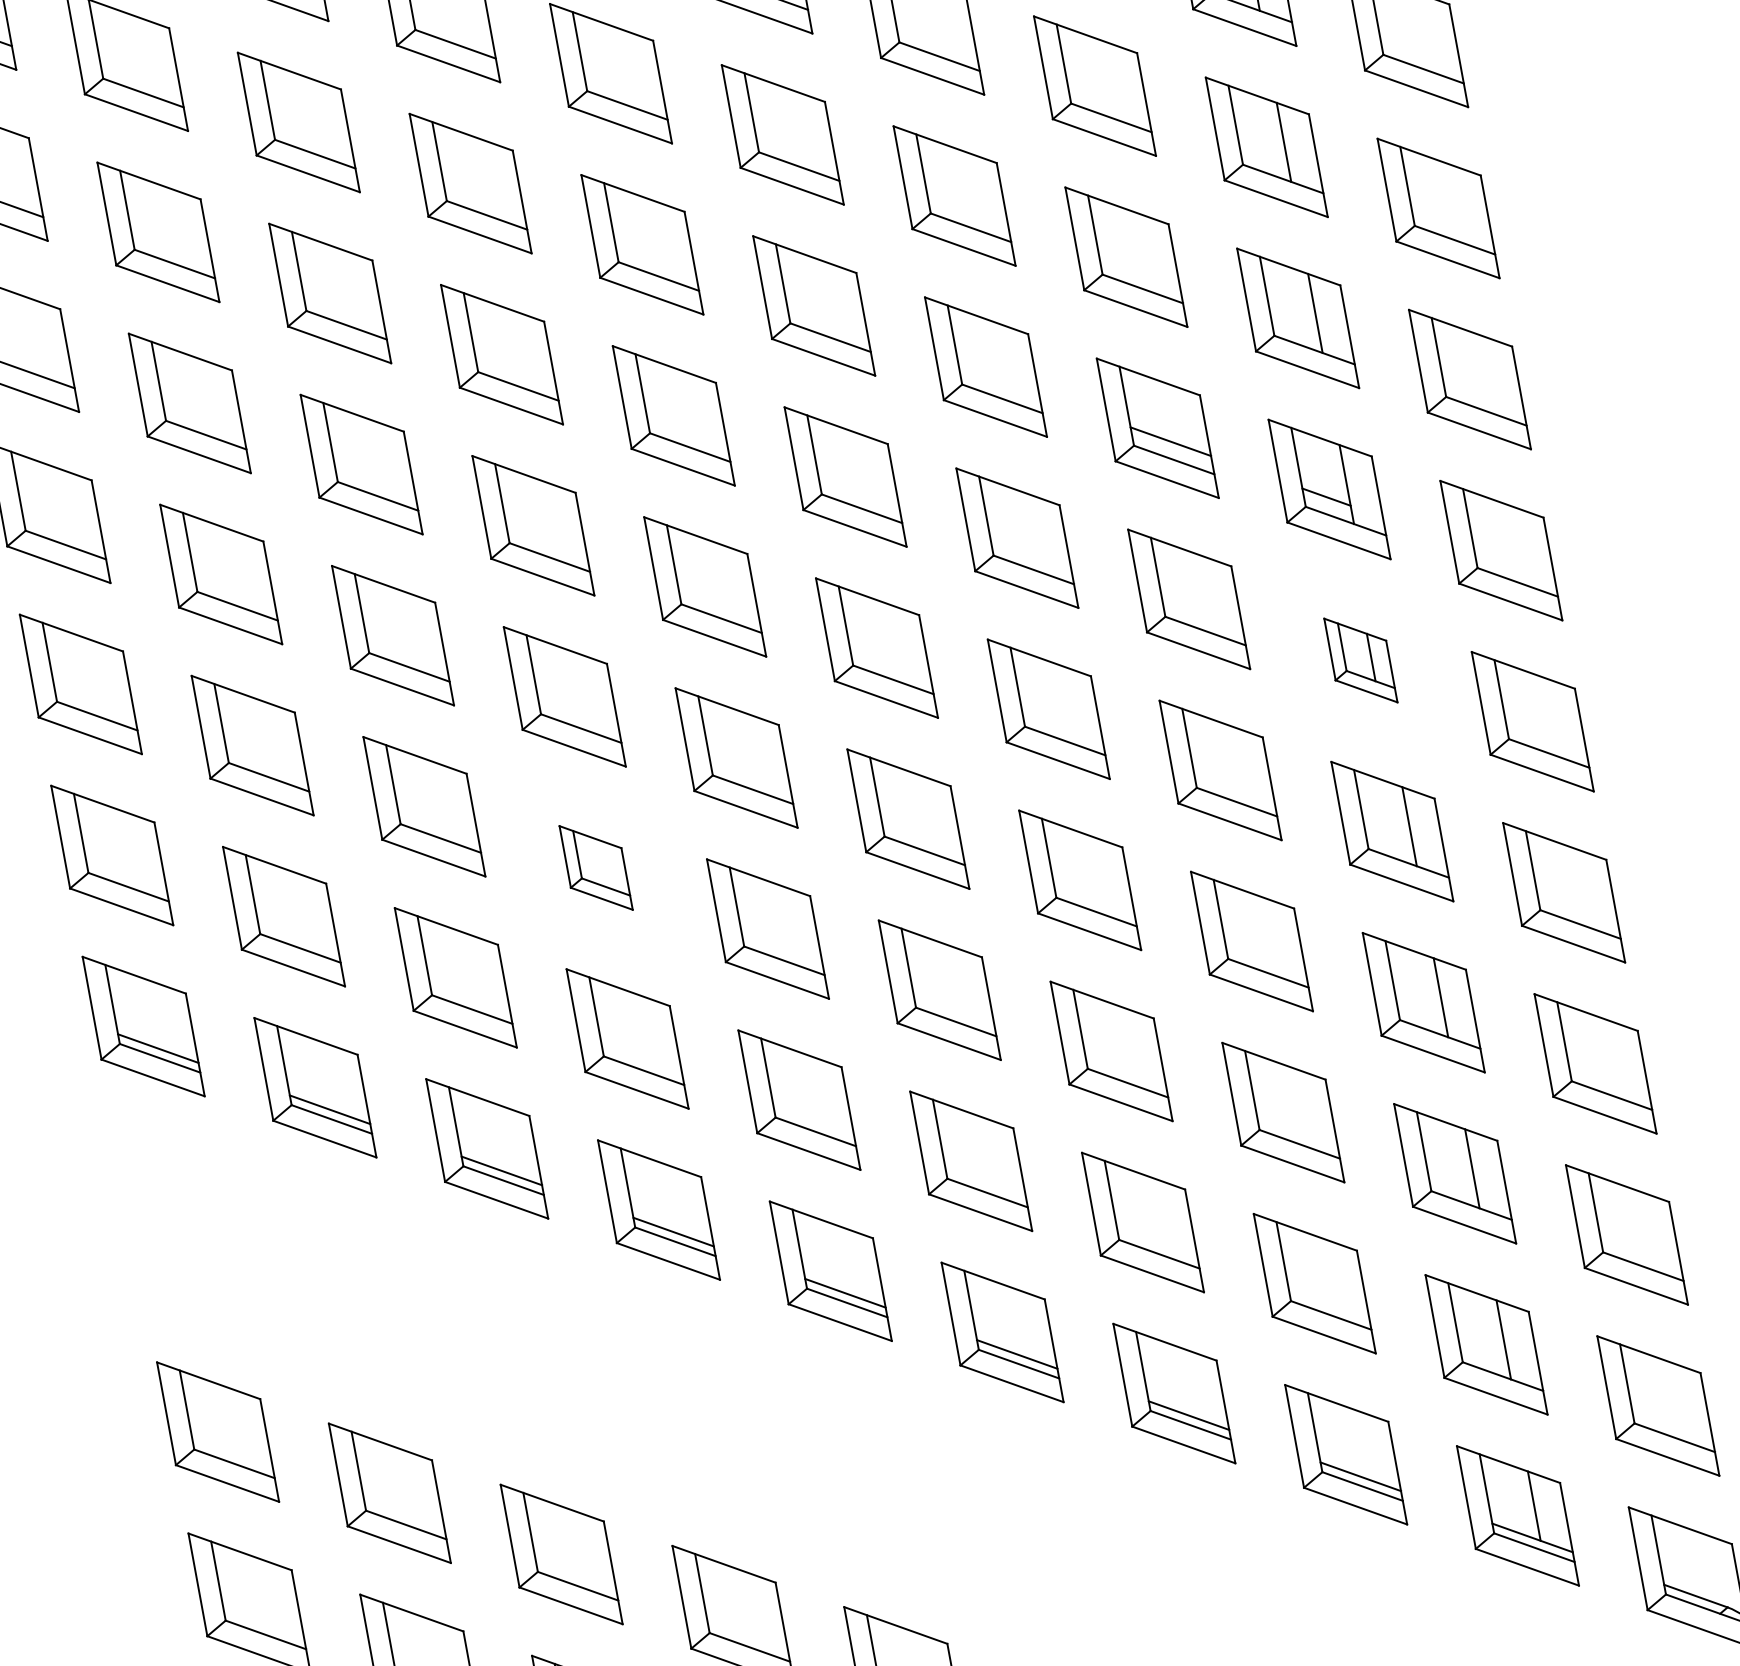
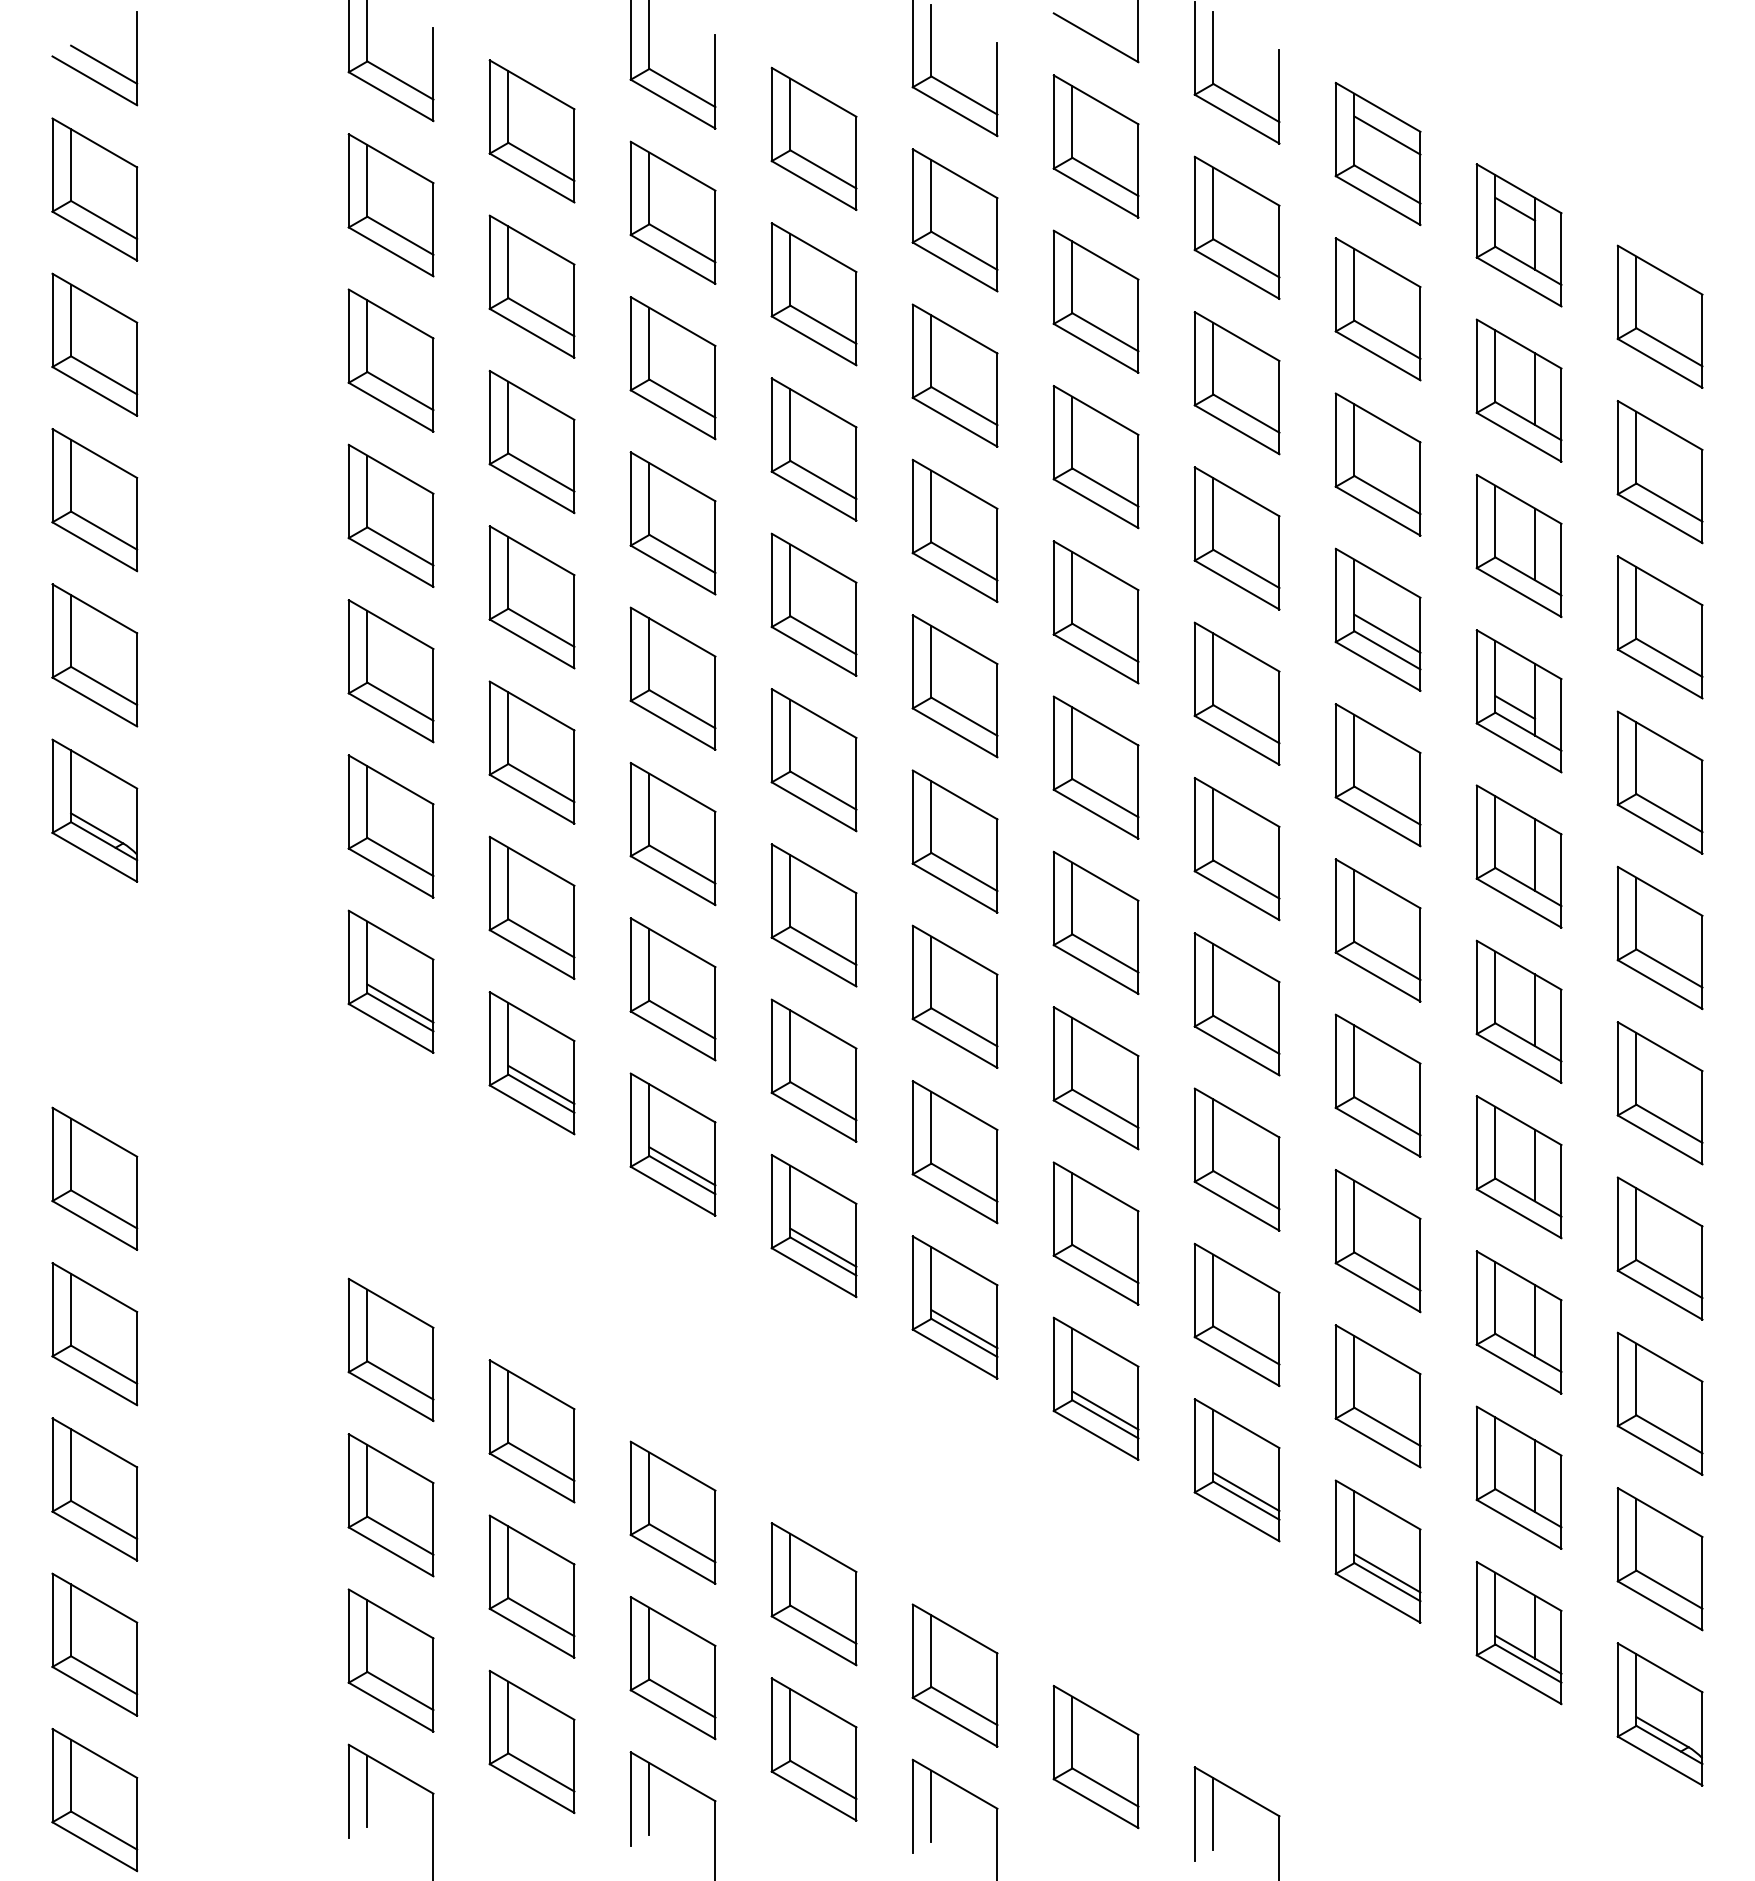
part: (1360, 660) -> (1518, 856), size x1.67
part: (595, 868) -> (813, 915), size x1.67

